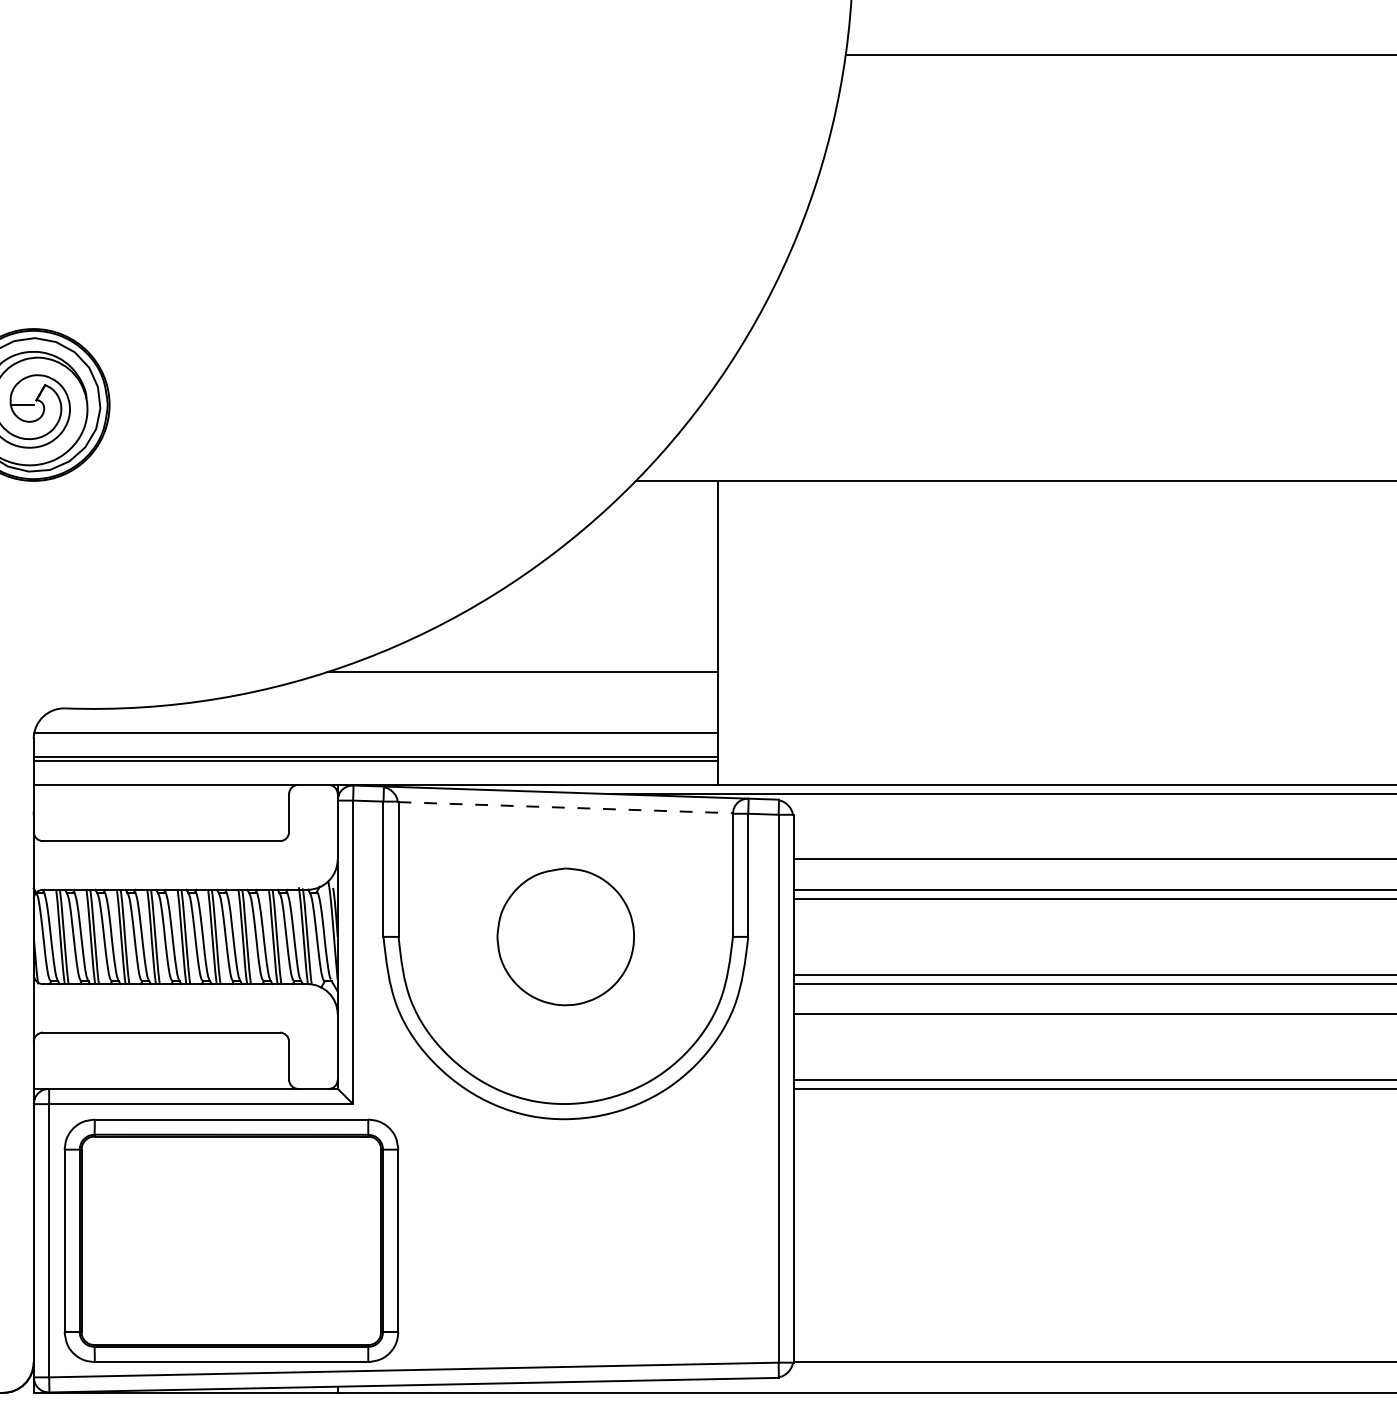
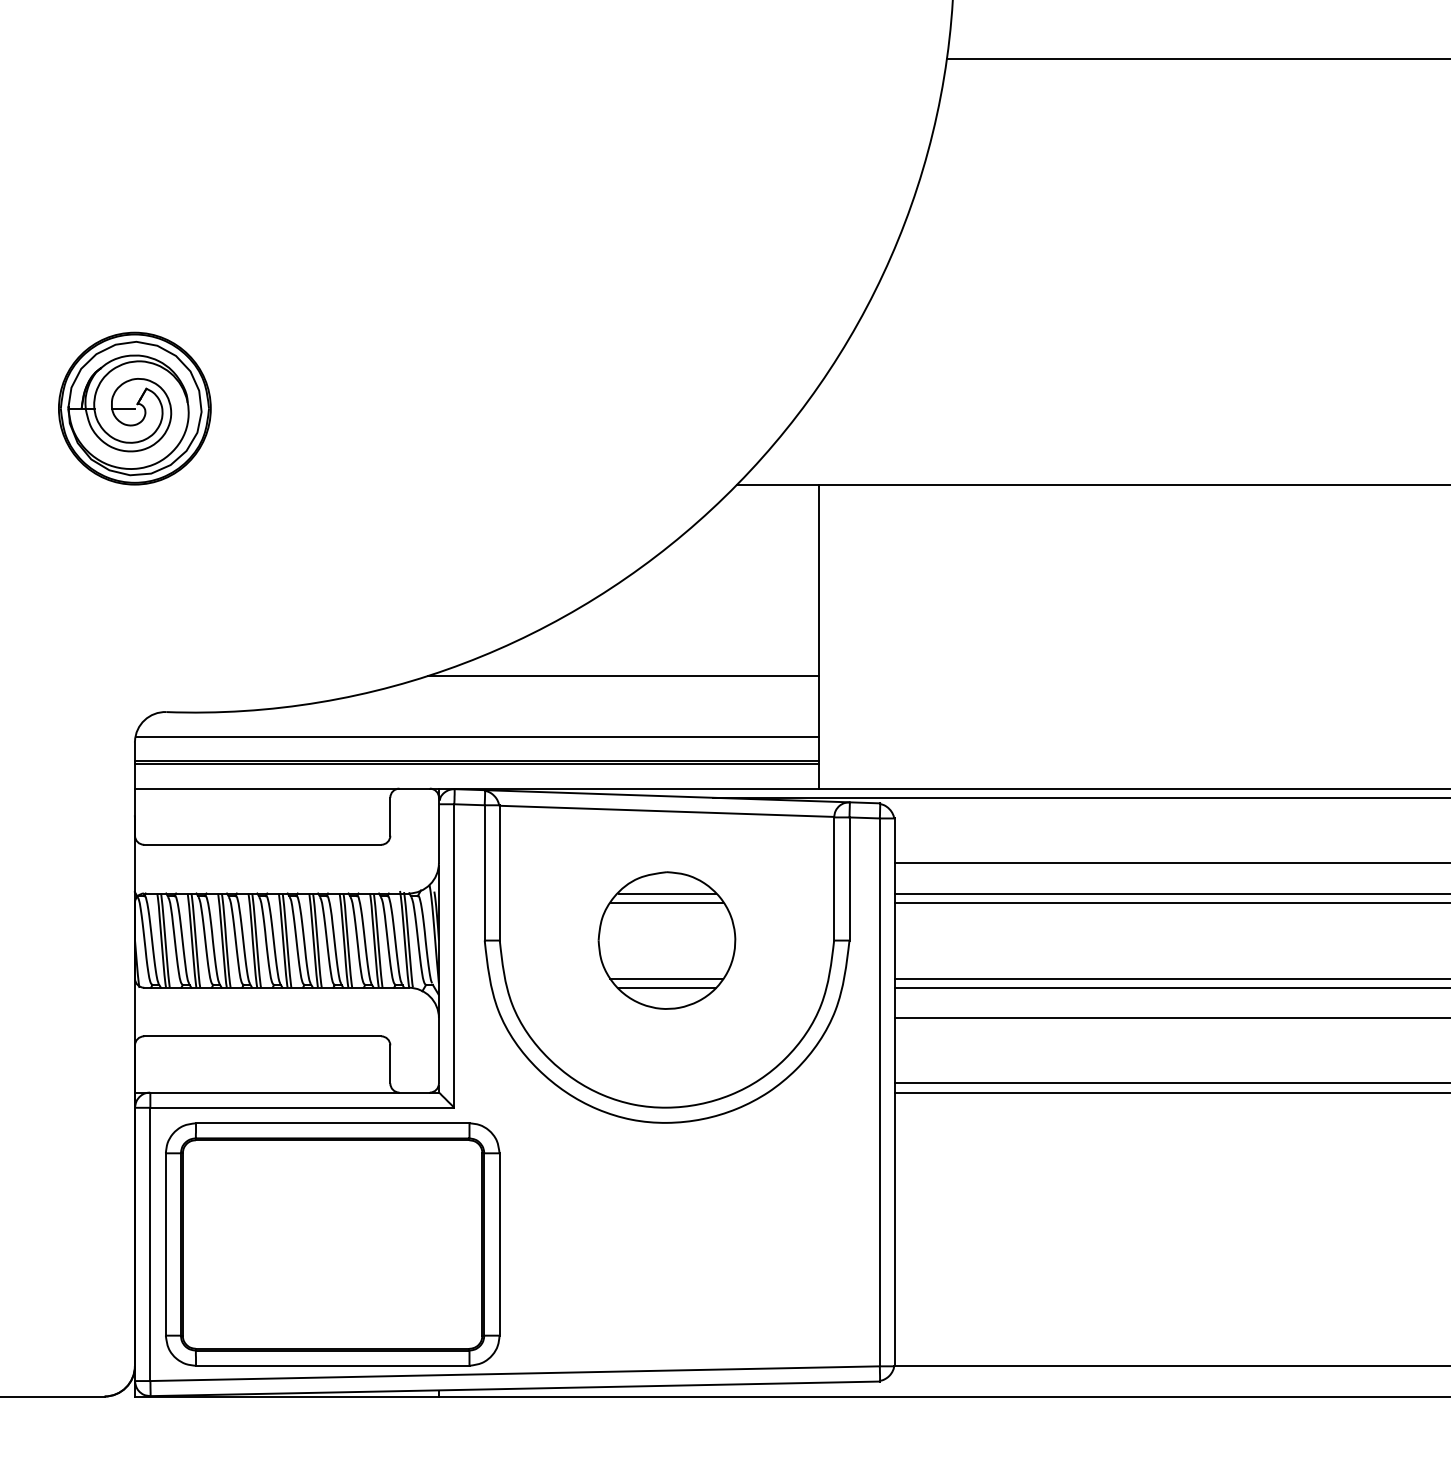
line: (566, 807) -> (667, 811), dashed -> solid
line: (565, 889) -> (666, 893), added
line: (566, 898) -> (667, 902), added
line: (565, 974) -> (666, 978), added
line: (566, 983) -> (667, 987), added

